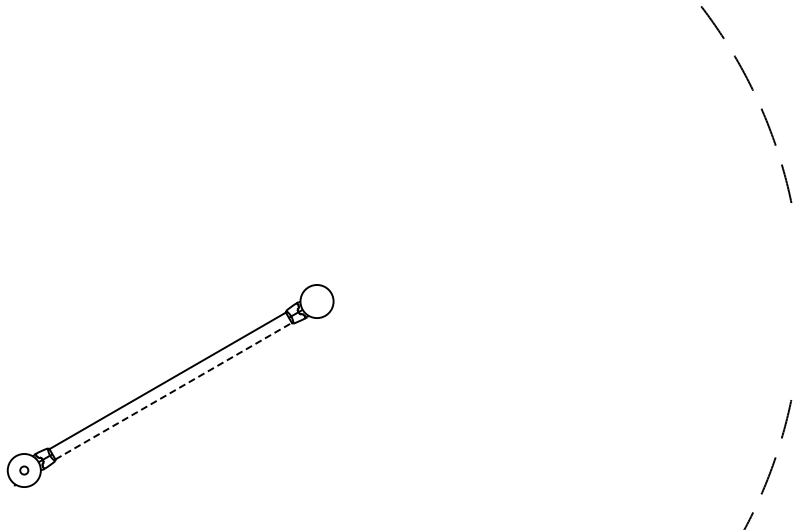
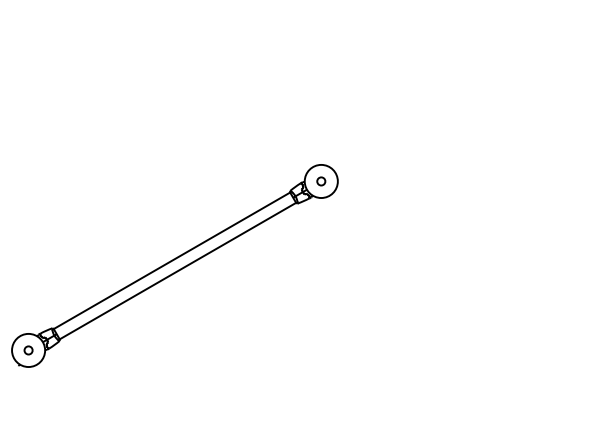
circle: (316, 301) -> (320, 181), added
line: (173, 391) -> (177, 271), dashed -> solid

